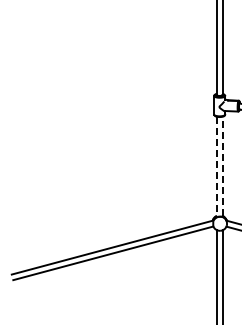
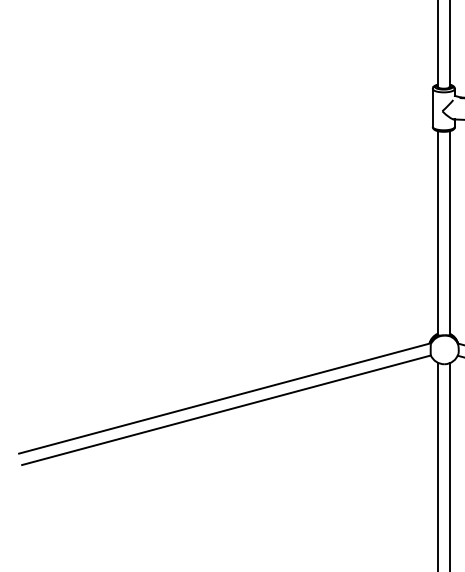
line: (216, 166) -> (437, 232), dashed -> solid
line: (222, 166) -> (449, 232), dashed -> solid

